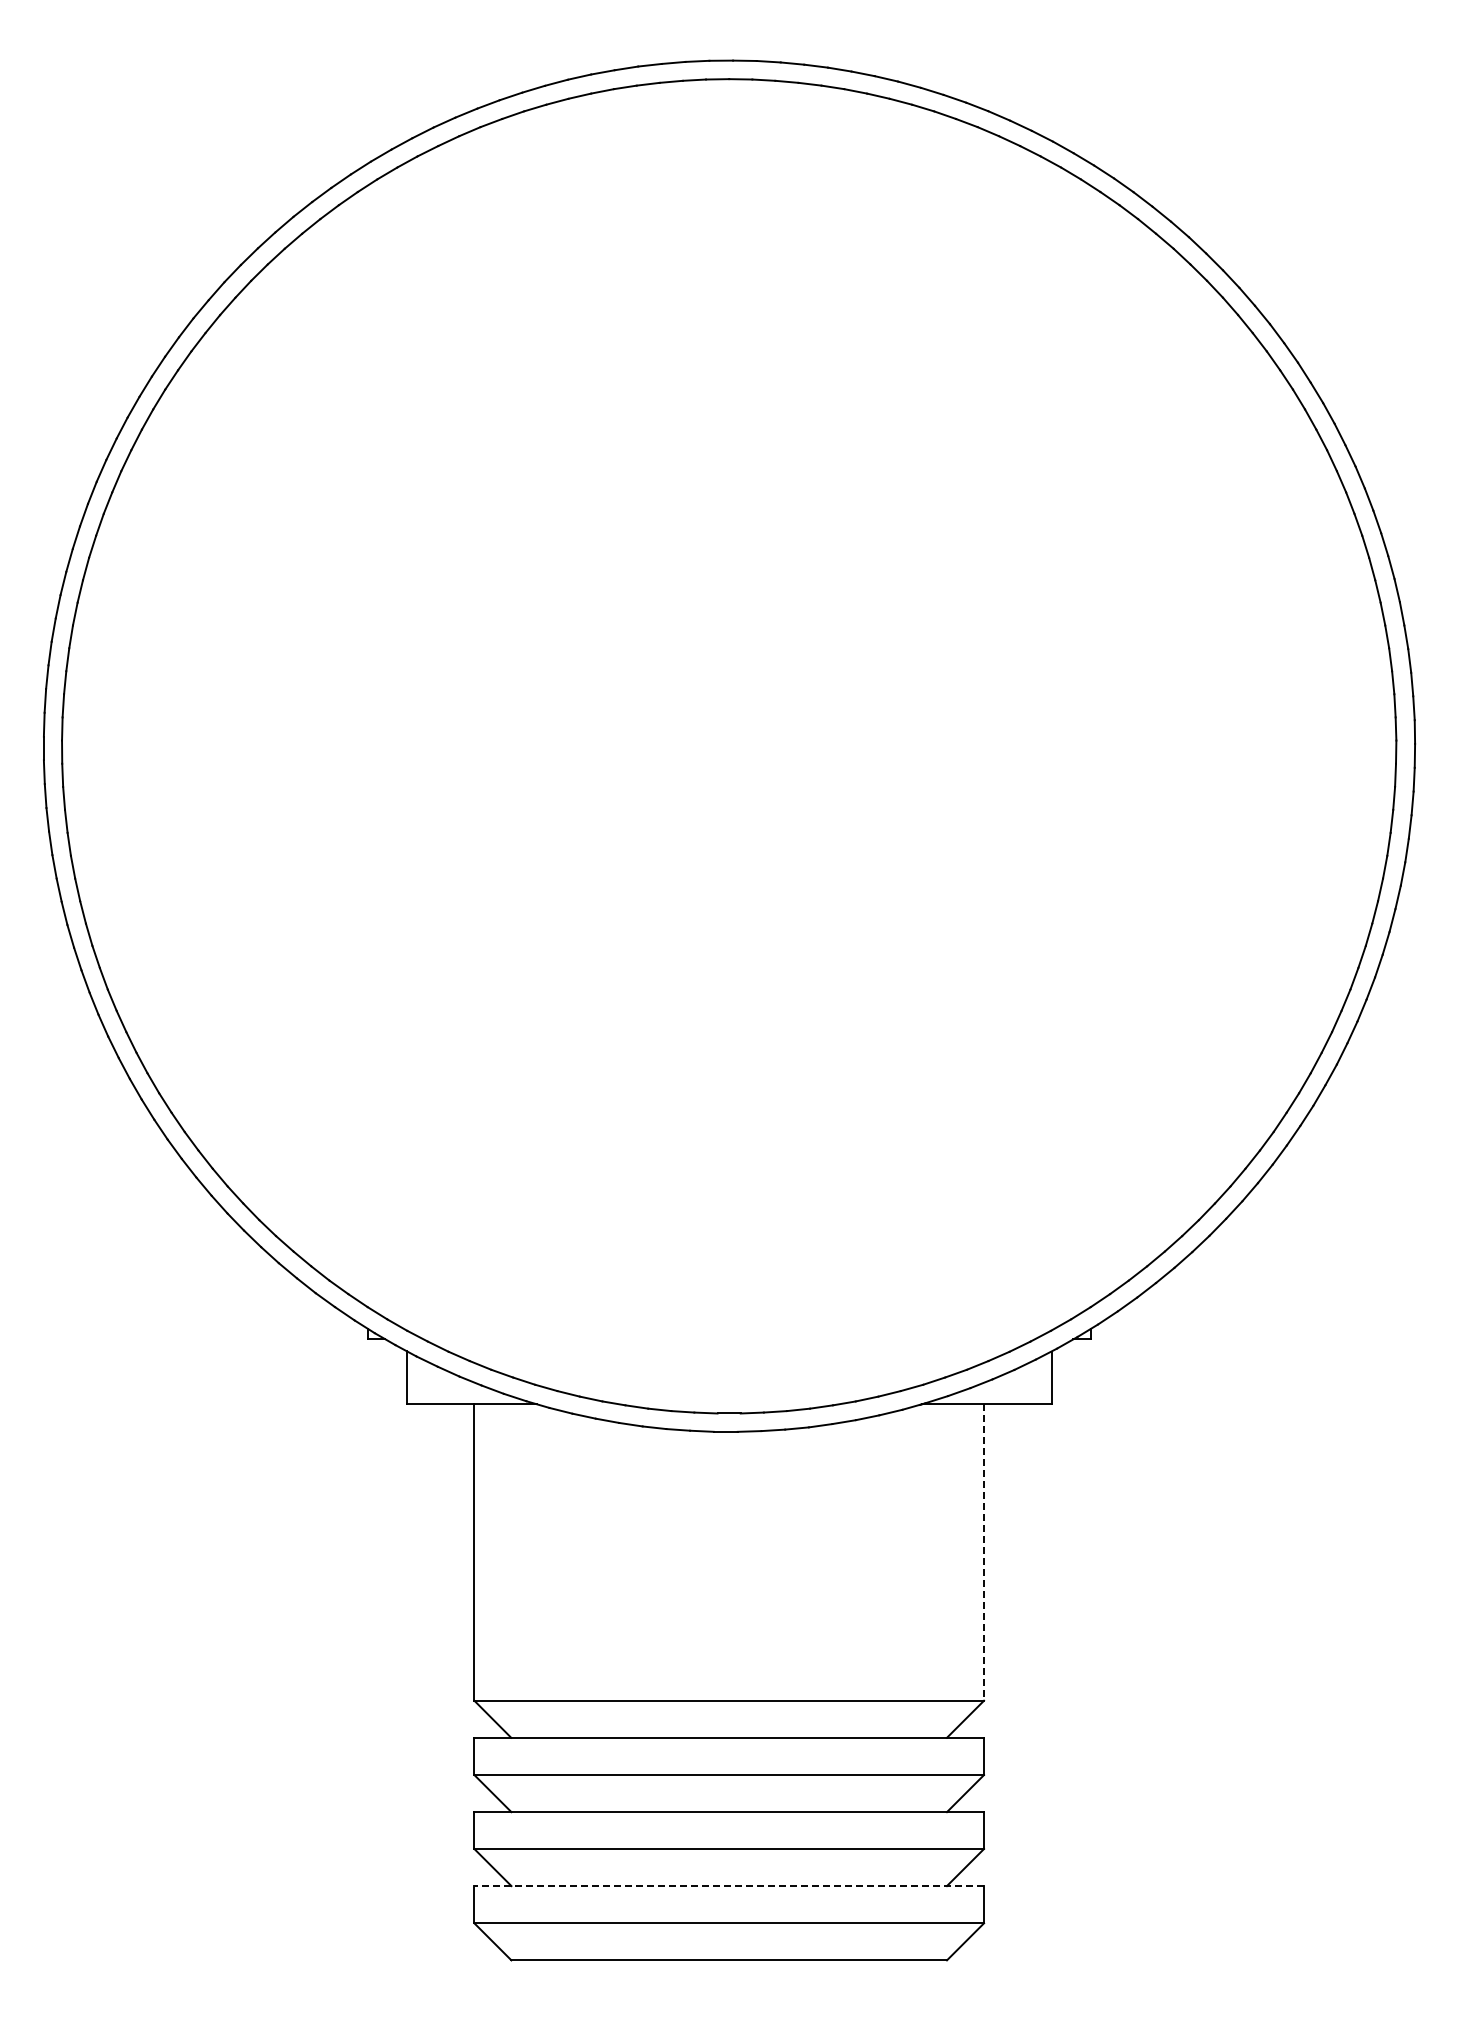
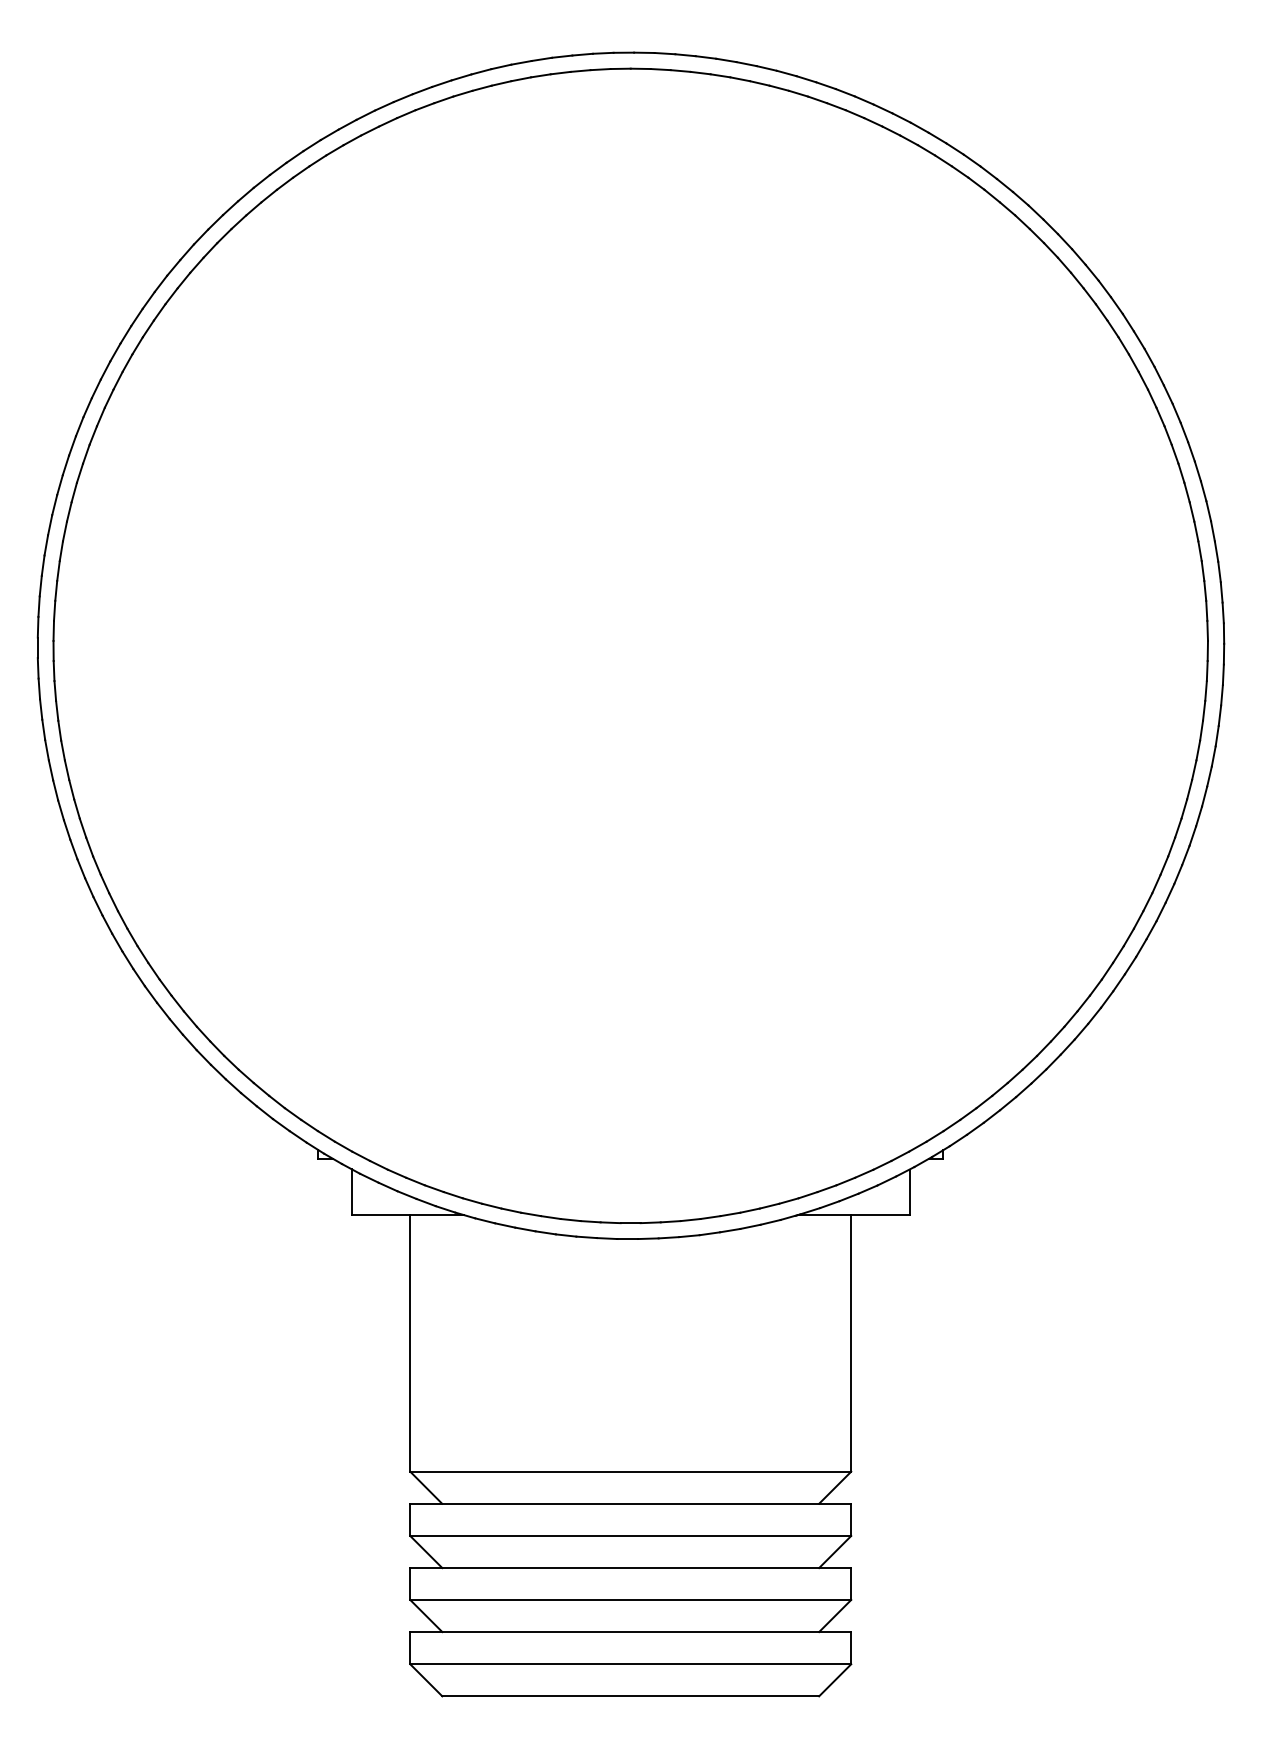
line: (984, 1552) -> (851, 1343), dashed -> solid
line: (729, 1886) -> (631, 1632), dashed -> solid

